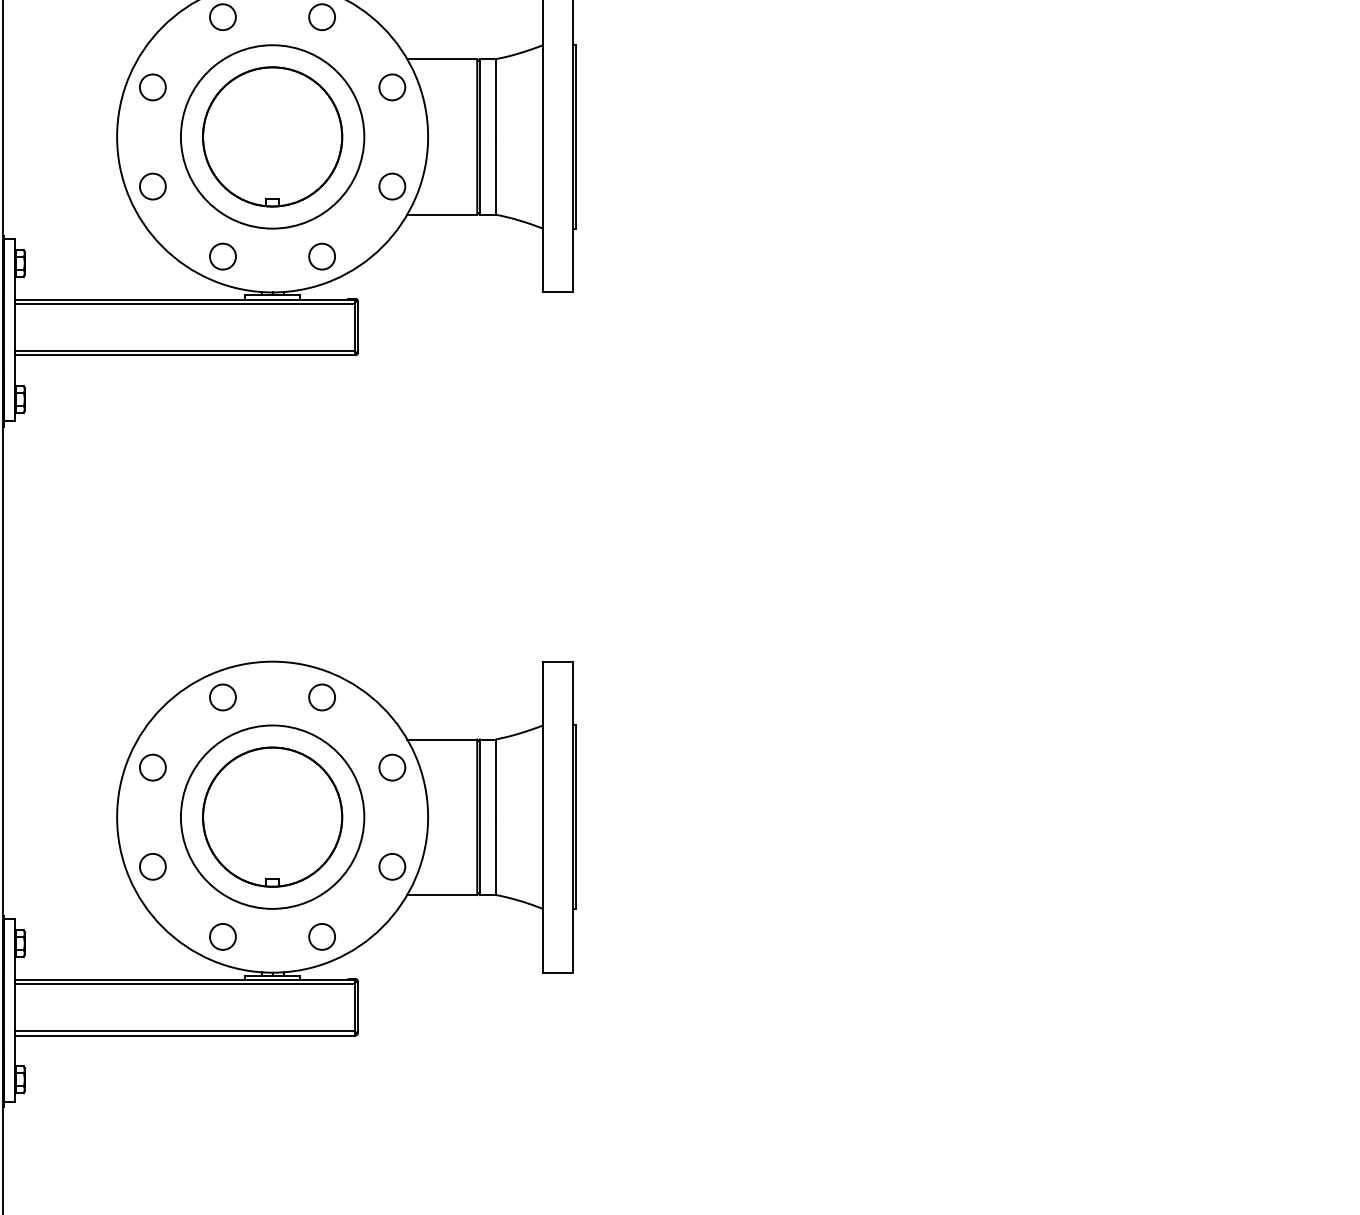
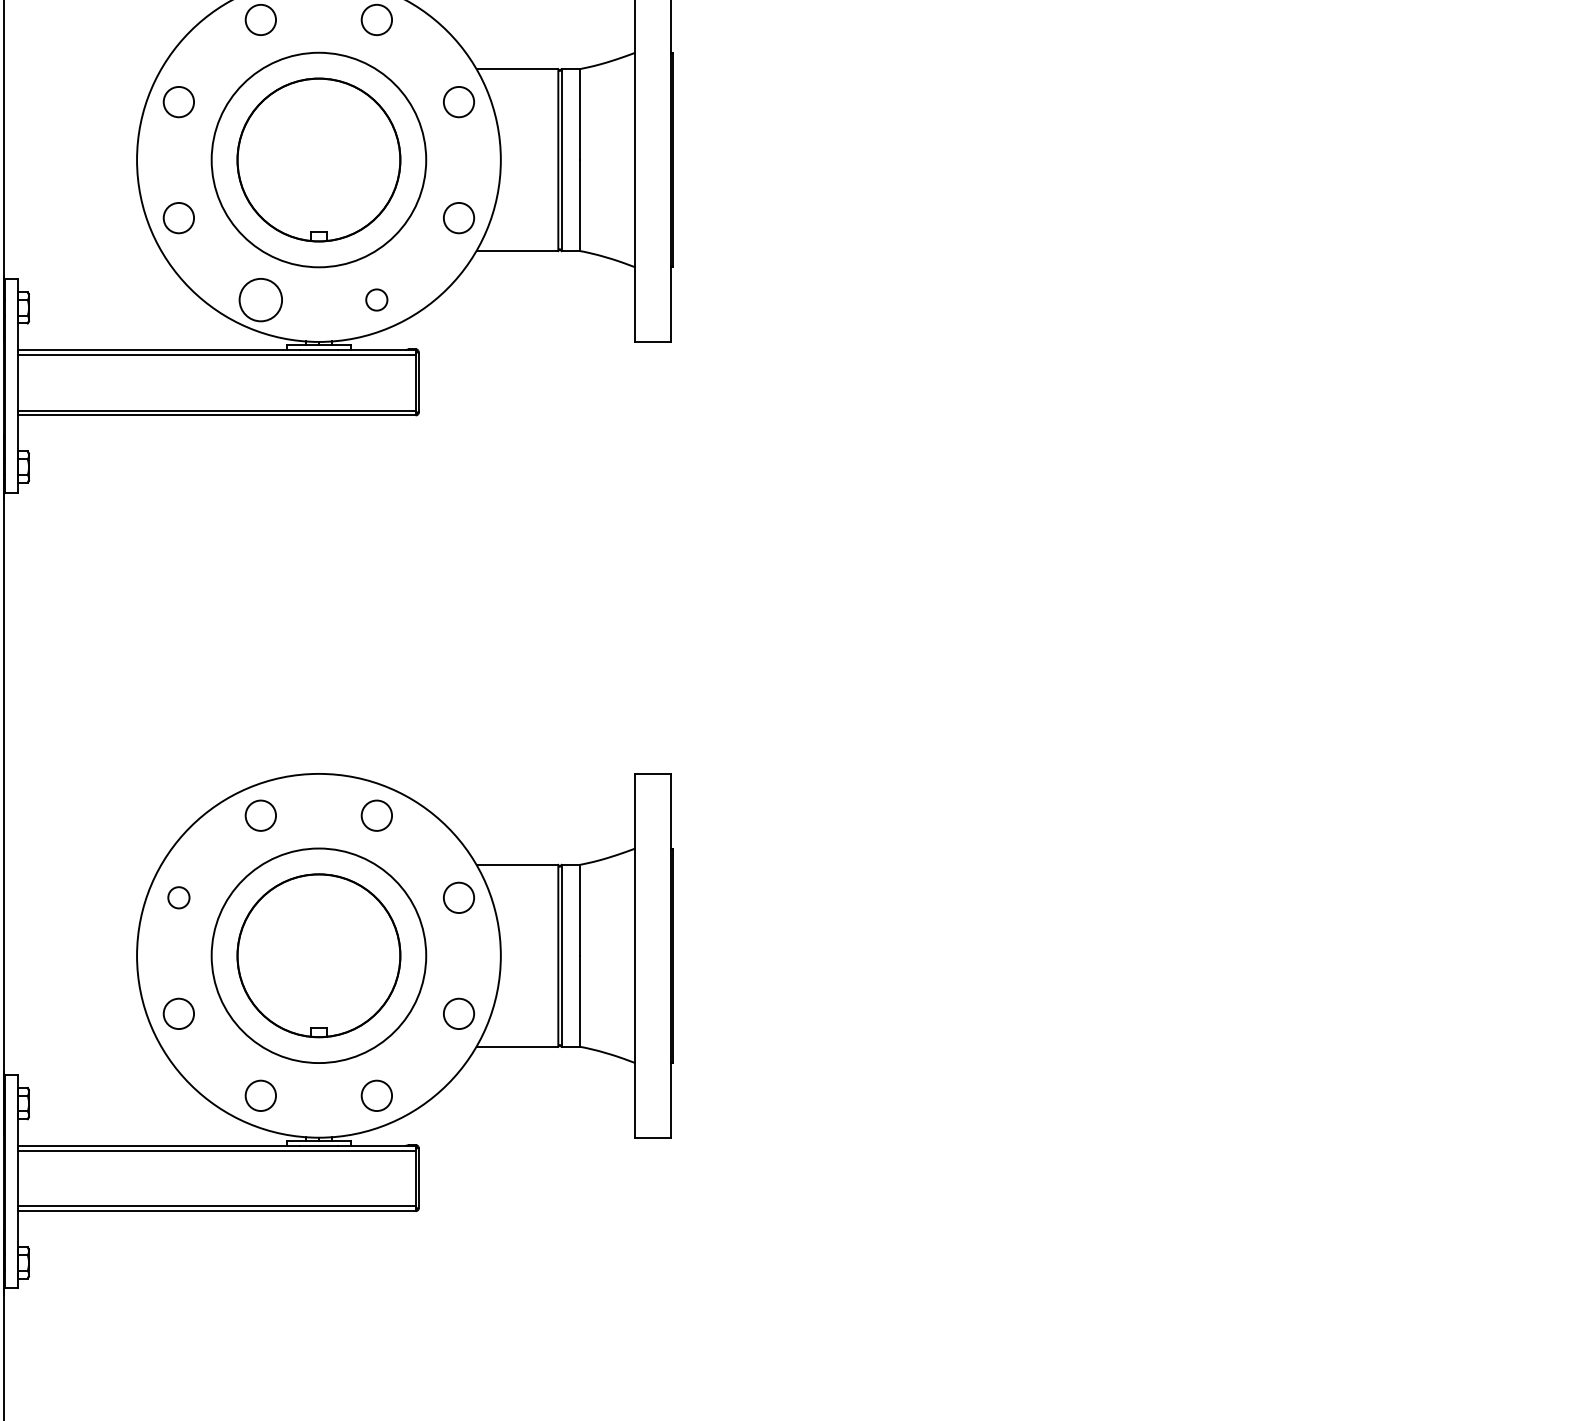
circle: (222, 256) -> (260, 299), size x1.4
circle: (321, 256) -> (376, 299), size x0.7
circle: (152, 767) -> (178, 897), size x0.7

